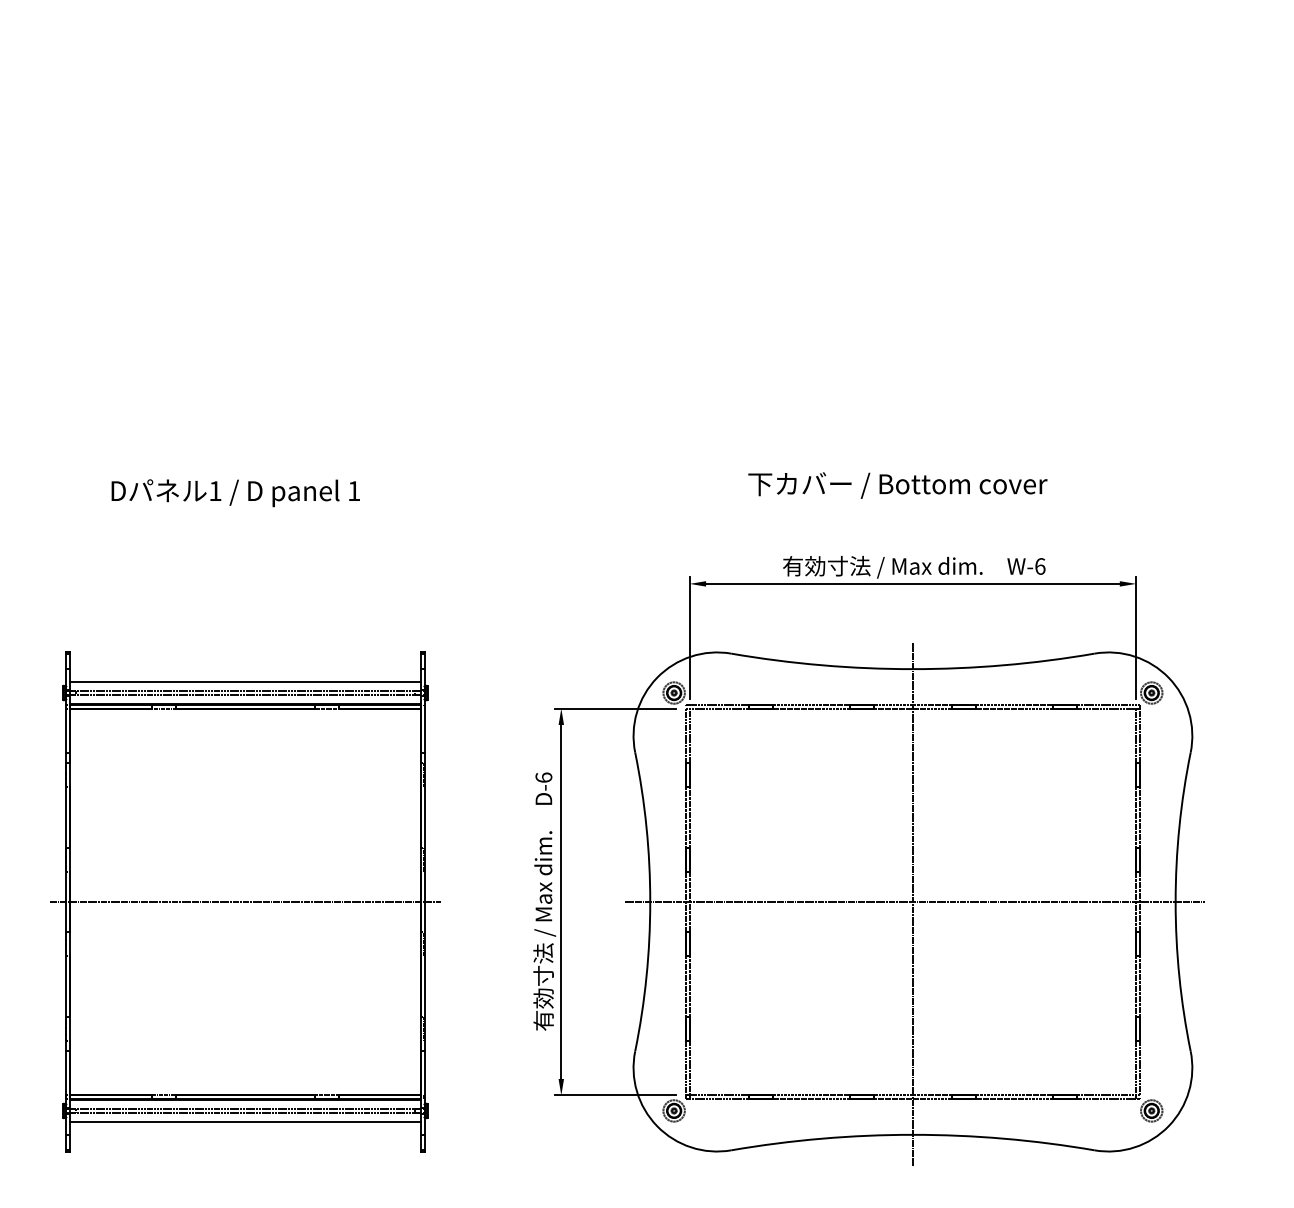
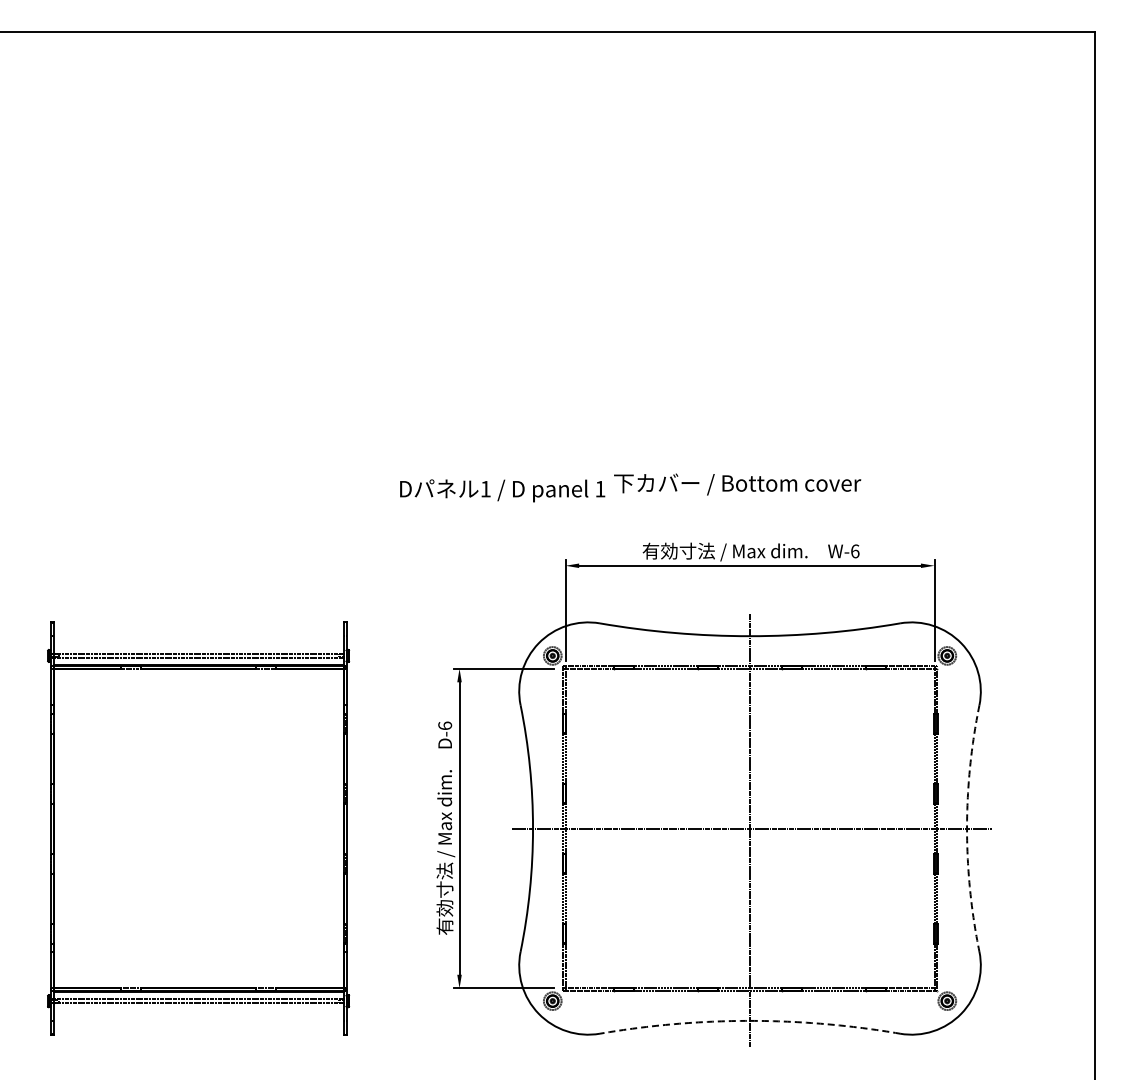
text: (235, 492) -> (502, 490), moved
line: (245, 682) -> (198, 647), removed
line: (245, 901) -> (198, 828), removed
arc: (1176, 901) -> (967, 828), solid -> dashed
line: (245, 1122) -> (198, 1010), removed
arc: (913, 1134) -> (750, 1020), solid -> dashed

